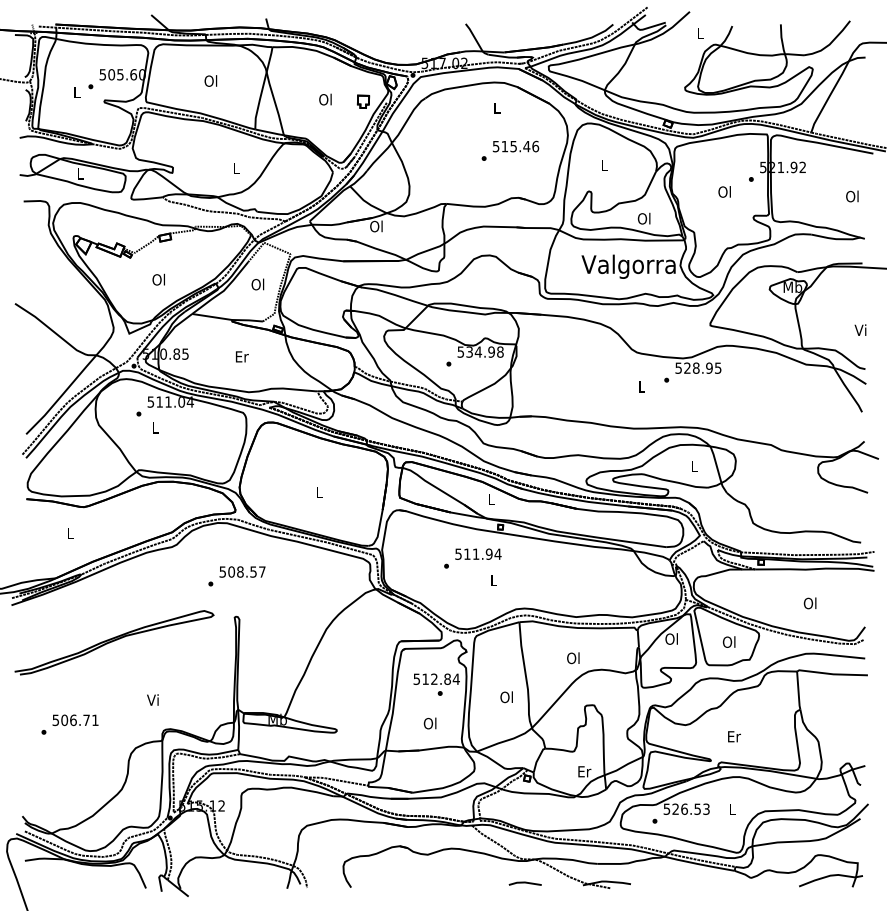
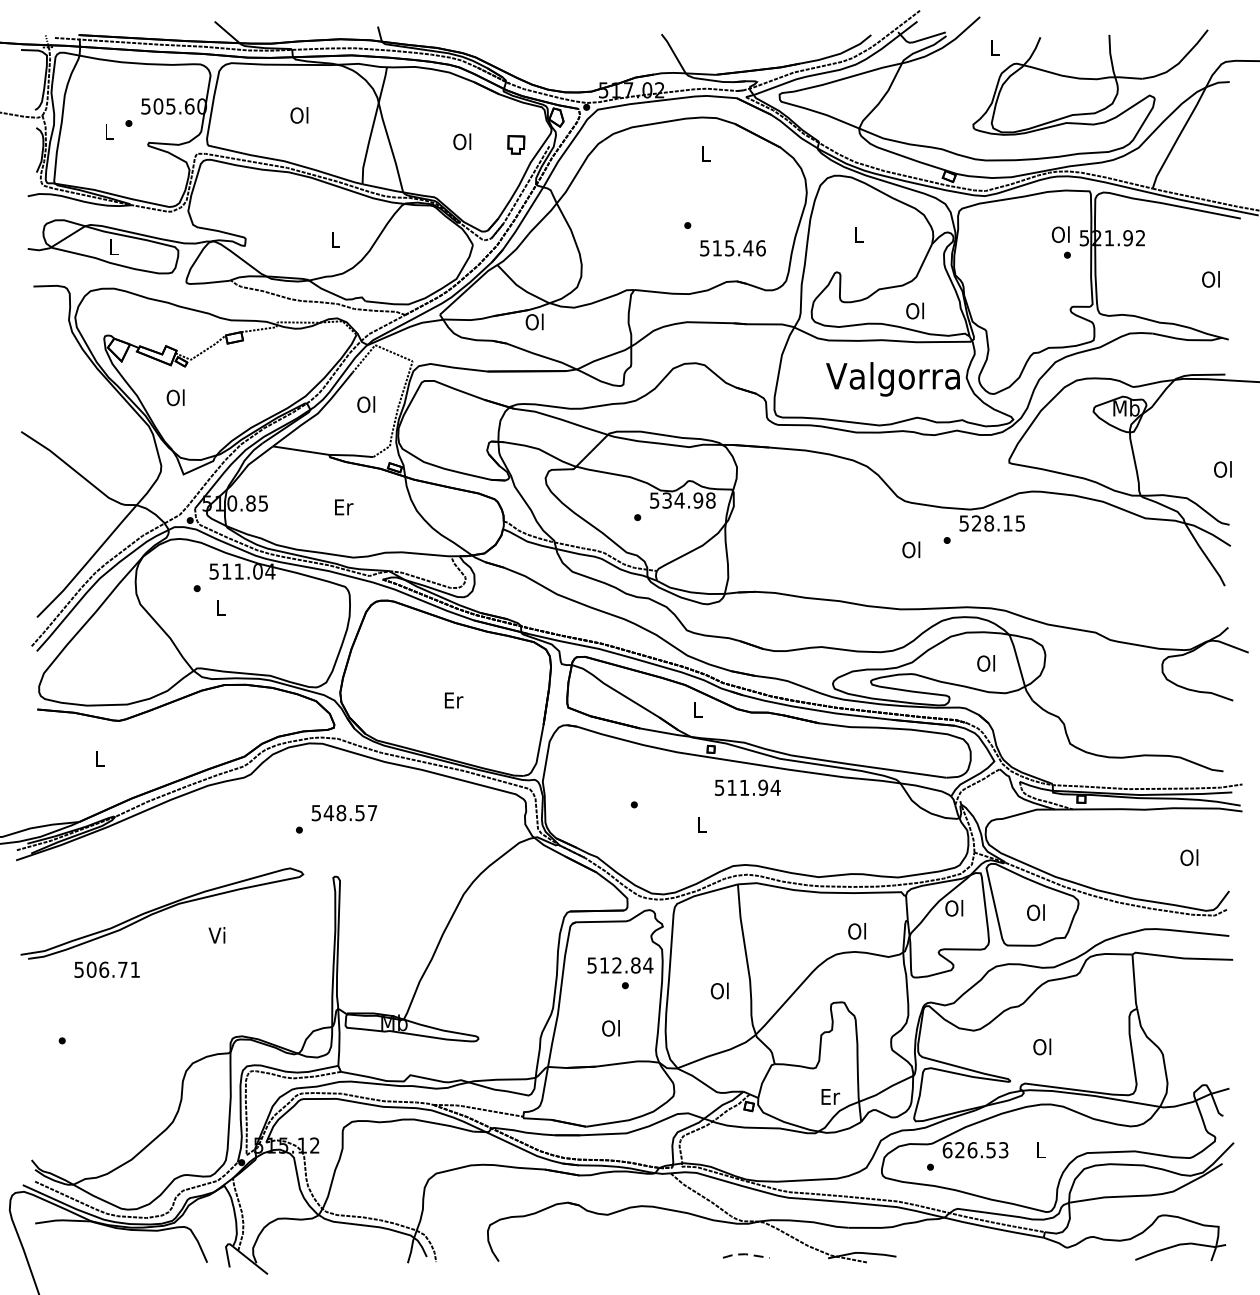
text: (515, 146) -> (732, 248), moved
text: (724, 191) -> (1060, 233), moved
text: (158, 279) -> (175, 397), moved
text: (860, 330) -> (1222, 469), Vi -> Ol
text: (709, 367) -> (1007, 522), 528.95 -> 528.15
text: (641, 386) -> (911, 549), L -> Ol
text: (693, 466) -> (985, 663), L -> Ol
text: (319, 492) -> (453, 700), L -> Er
text: (478, 553) -> (747, 786), moved
text: (231, 571) -> (328, 812), 508.57 -> 548.57
text: (809, 603) -> (1188, 857), moved
text: (573, 658) -> (857, 931), moved
text: (152, 699) -> (216, 934), moved
text: (75, 720) -> (107, 970), moved
text: (733, 736) -> (1042, 1046), Er -> Ol
text: (666, 808) -> (946, 1149), 526.53 -> 626.53
line: (524, 882) -> (745, 1254), solid -> dashed

